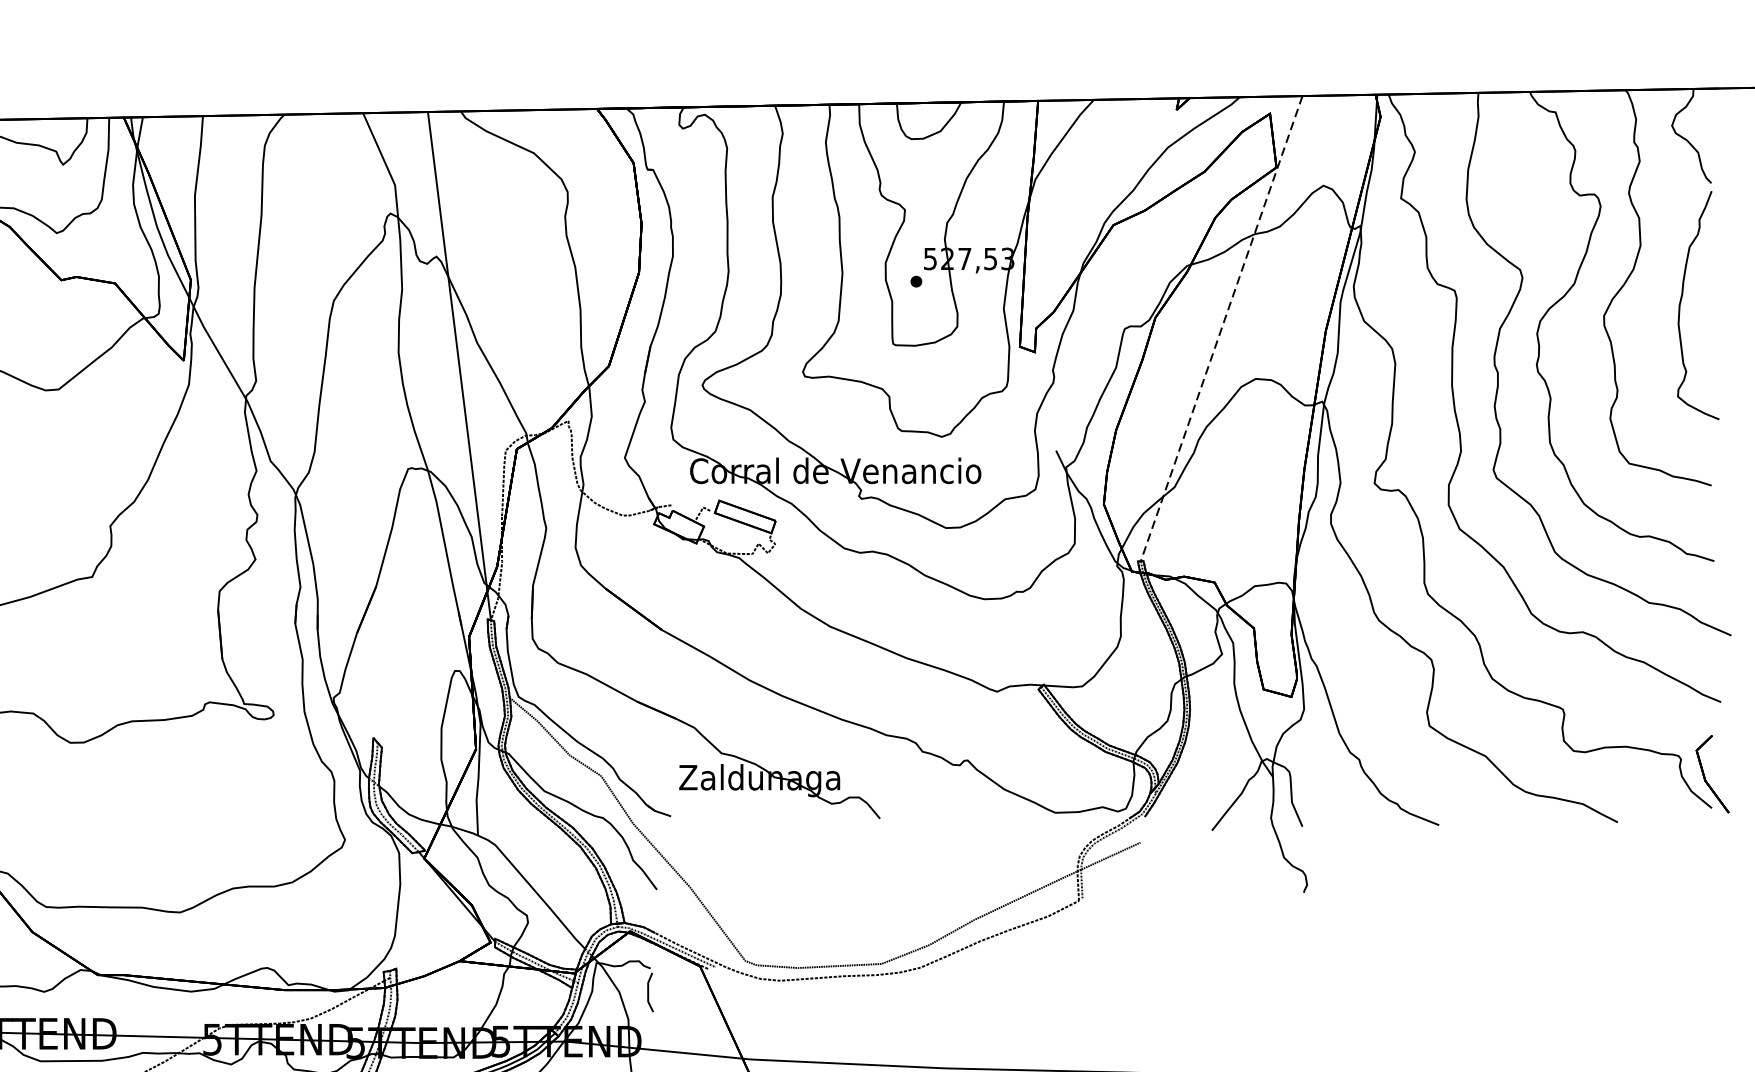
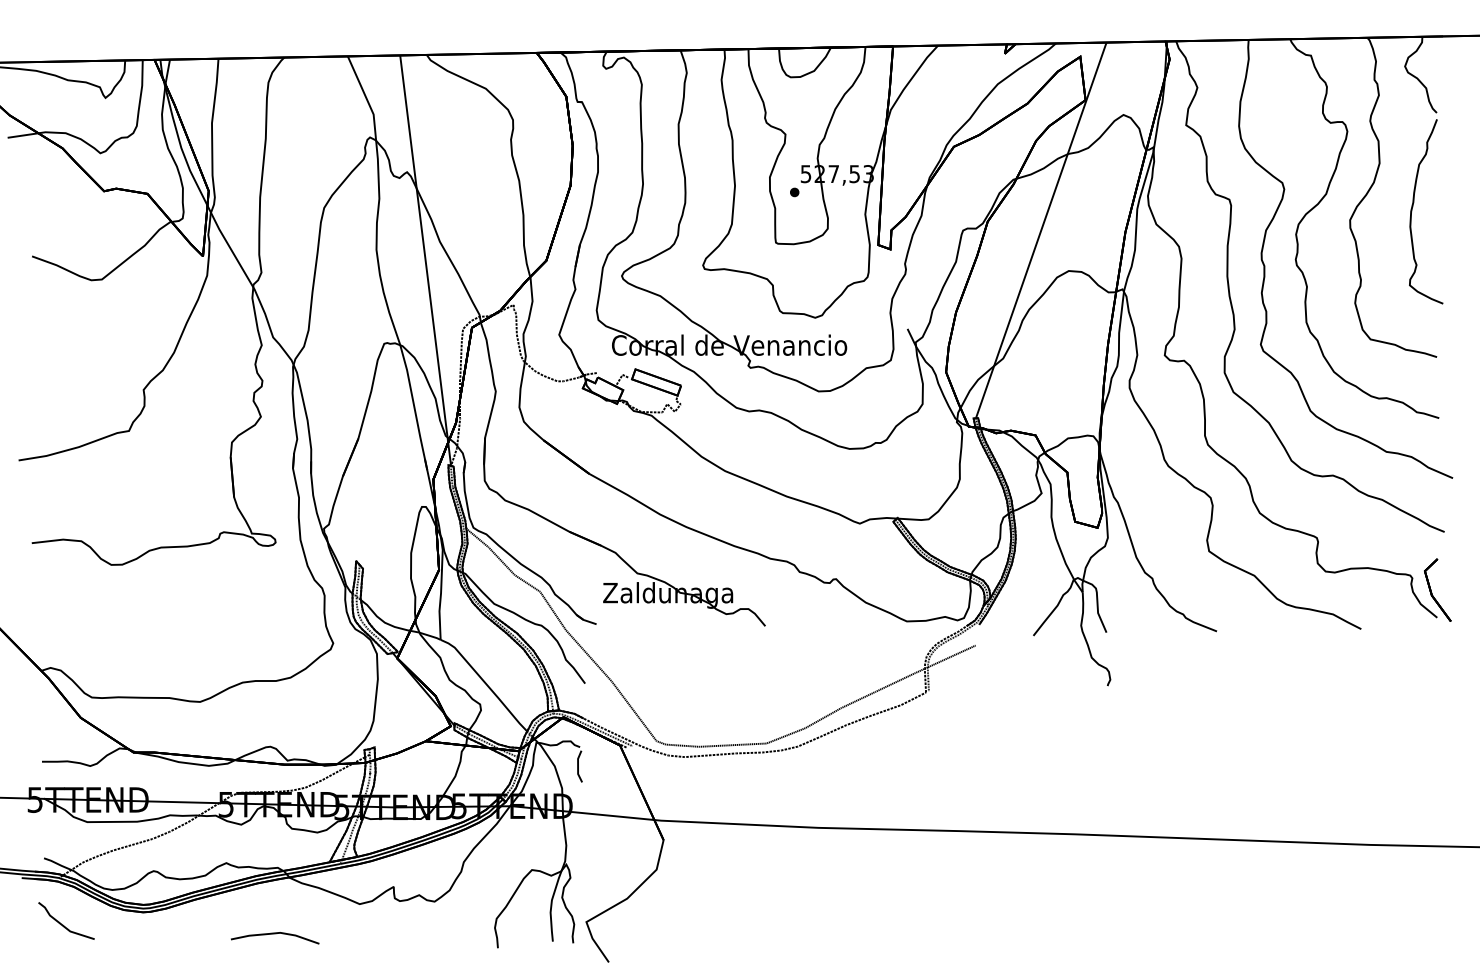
line: (1221, 328) -> (1041, 230), dashed -> solid

